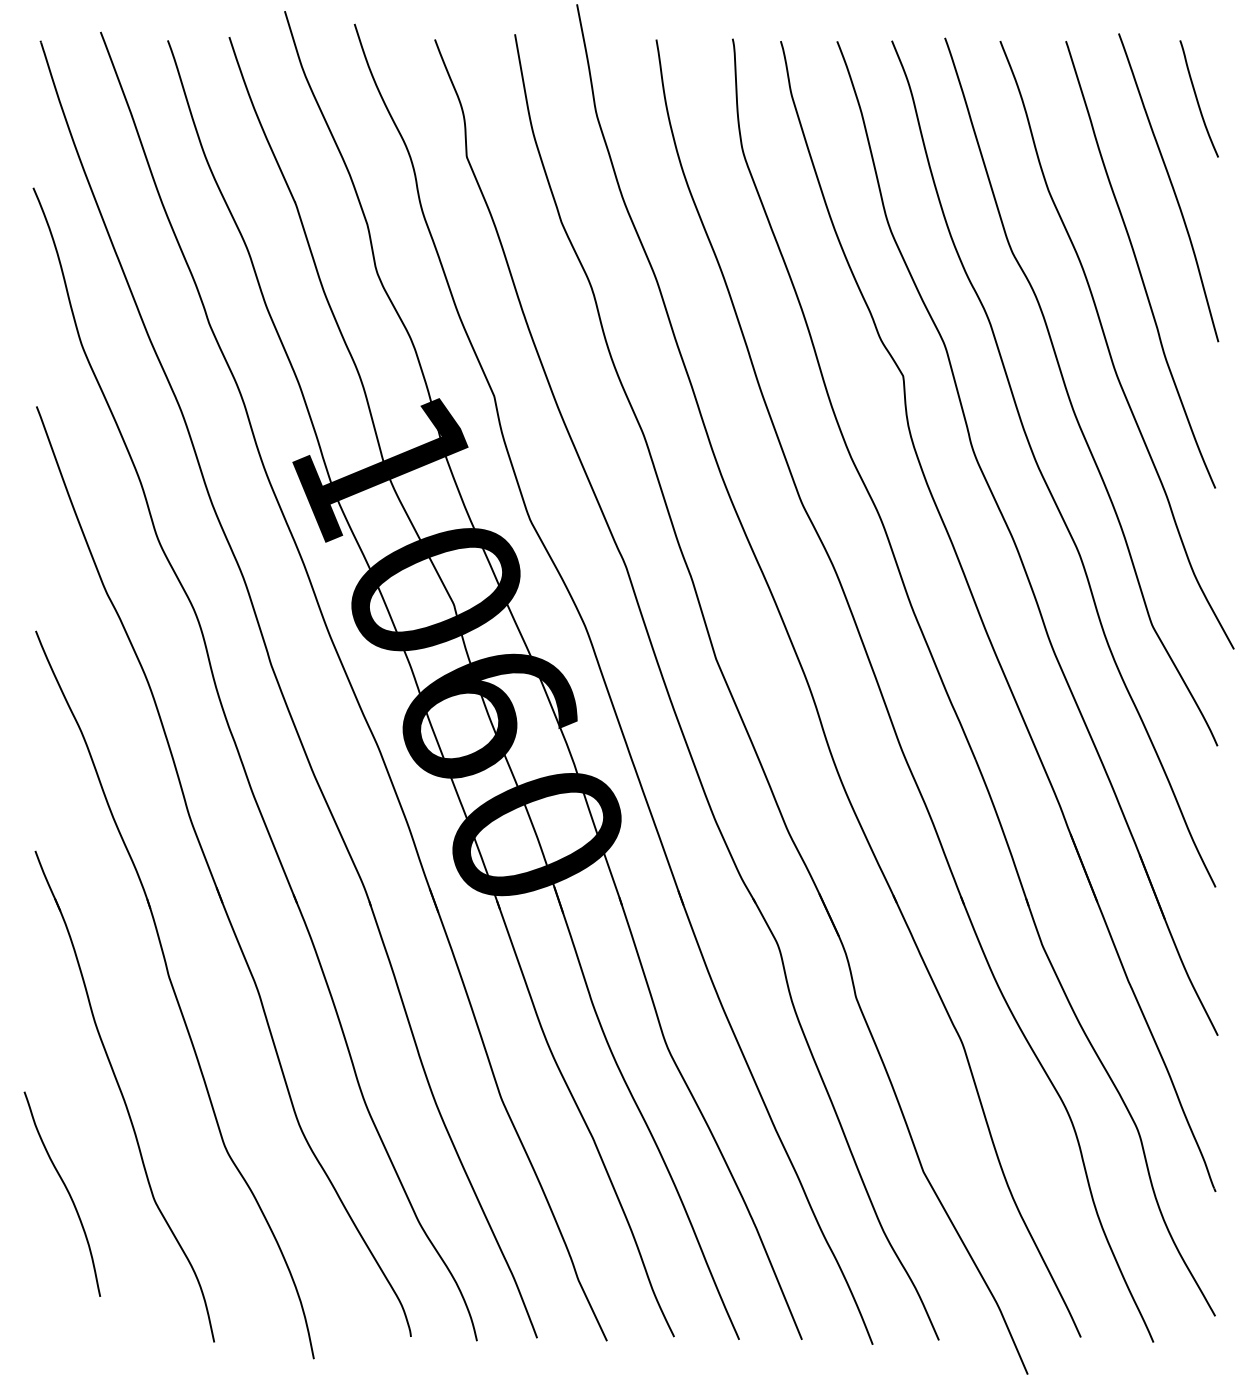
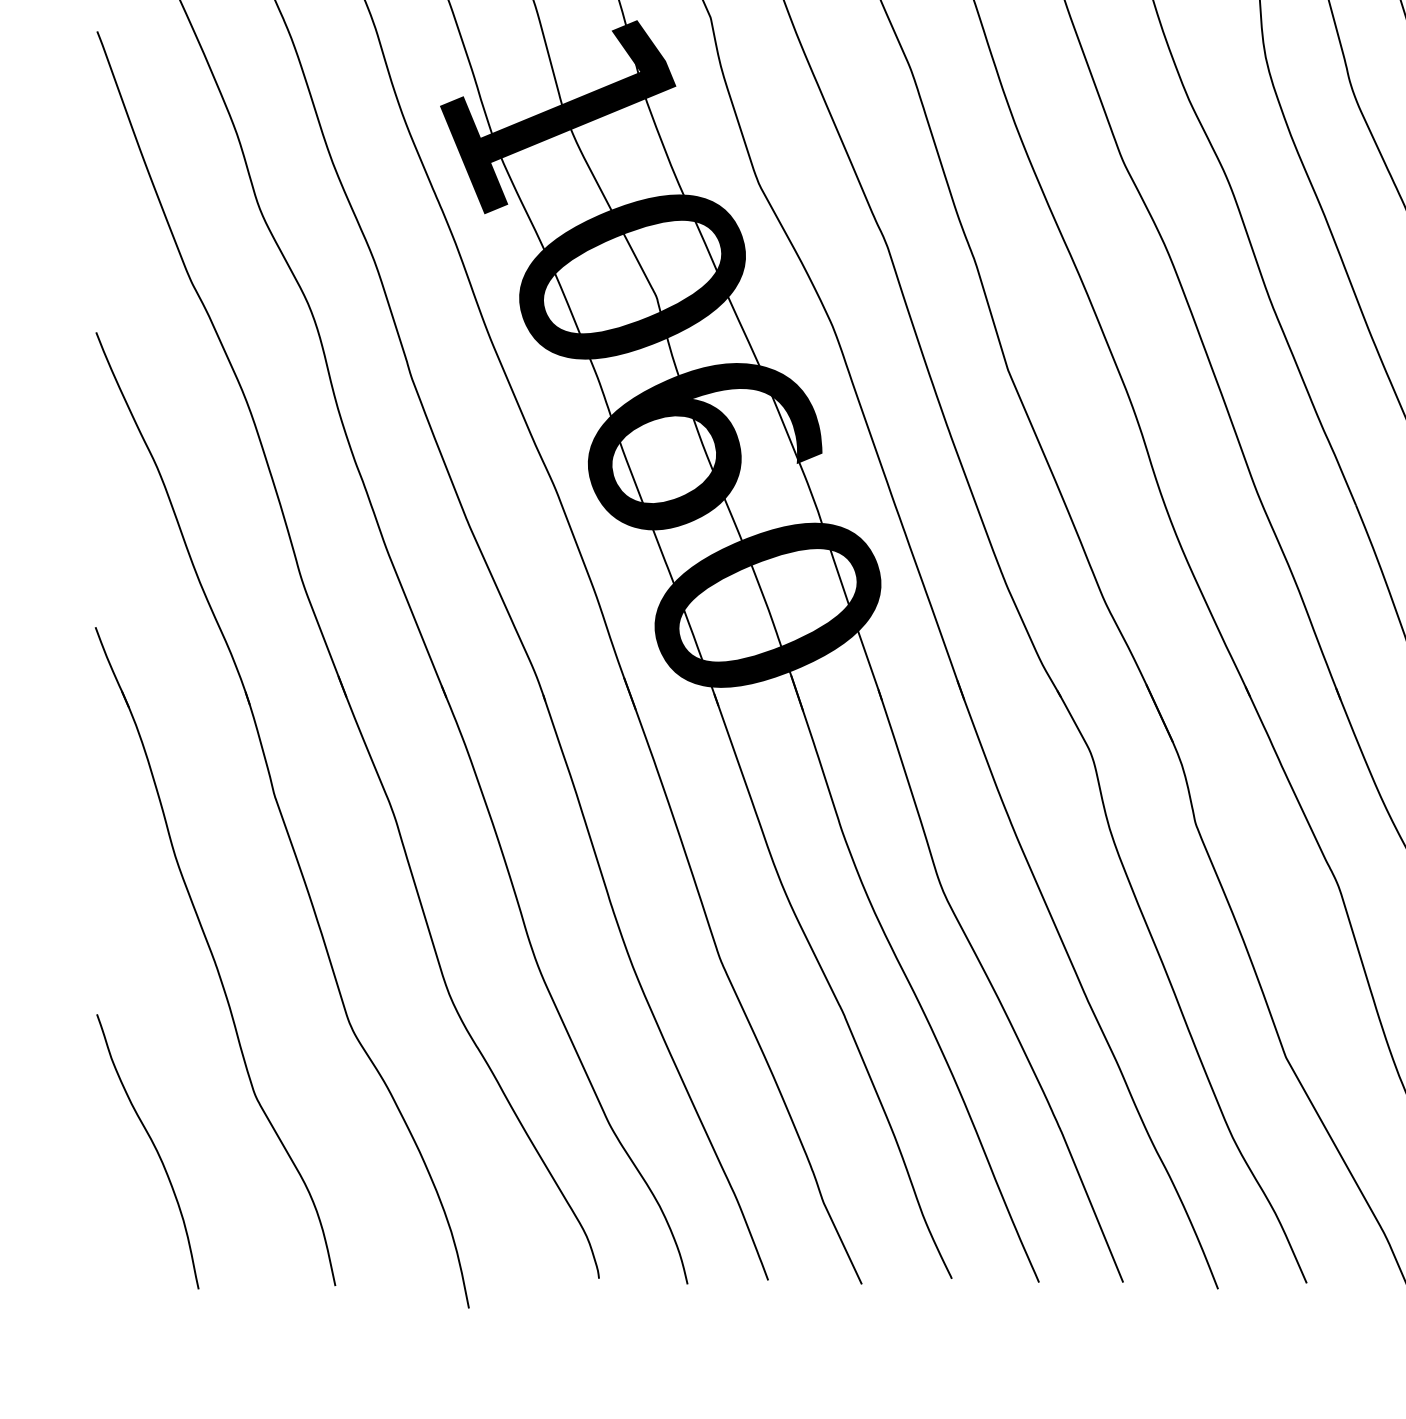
curve: (66, 1190) -> (153, 1146), moved

